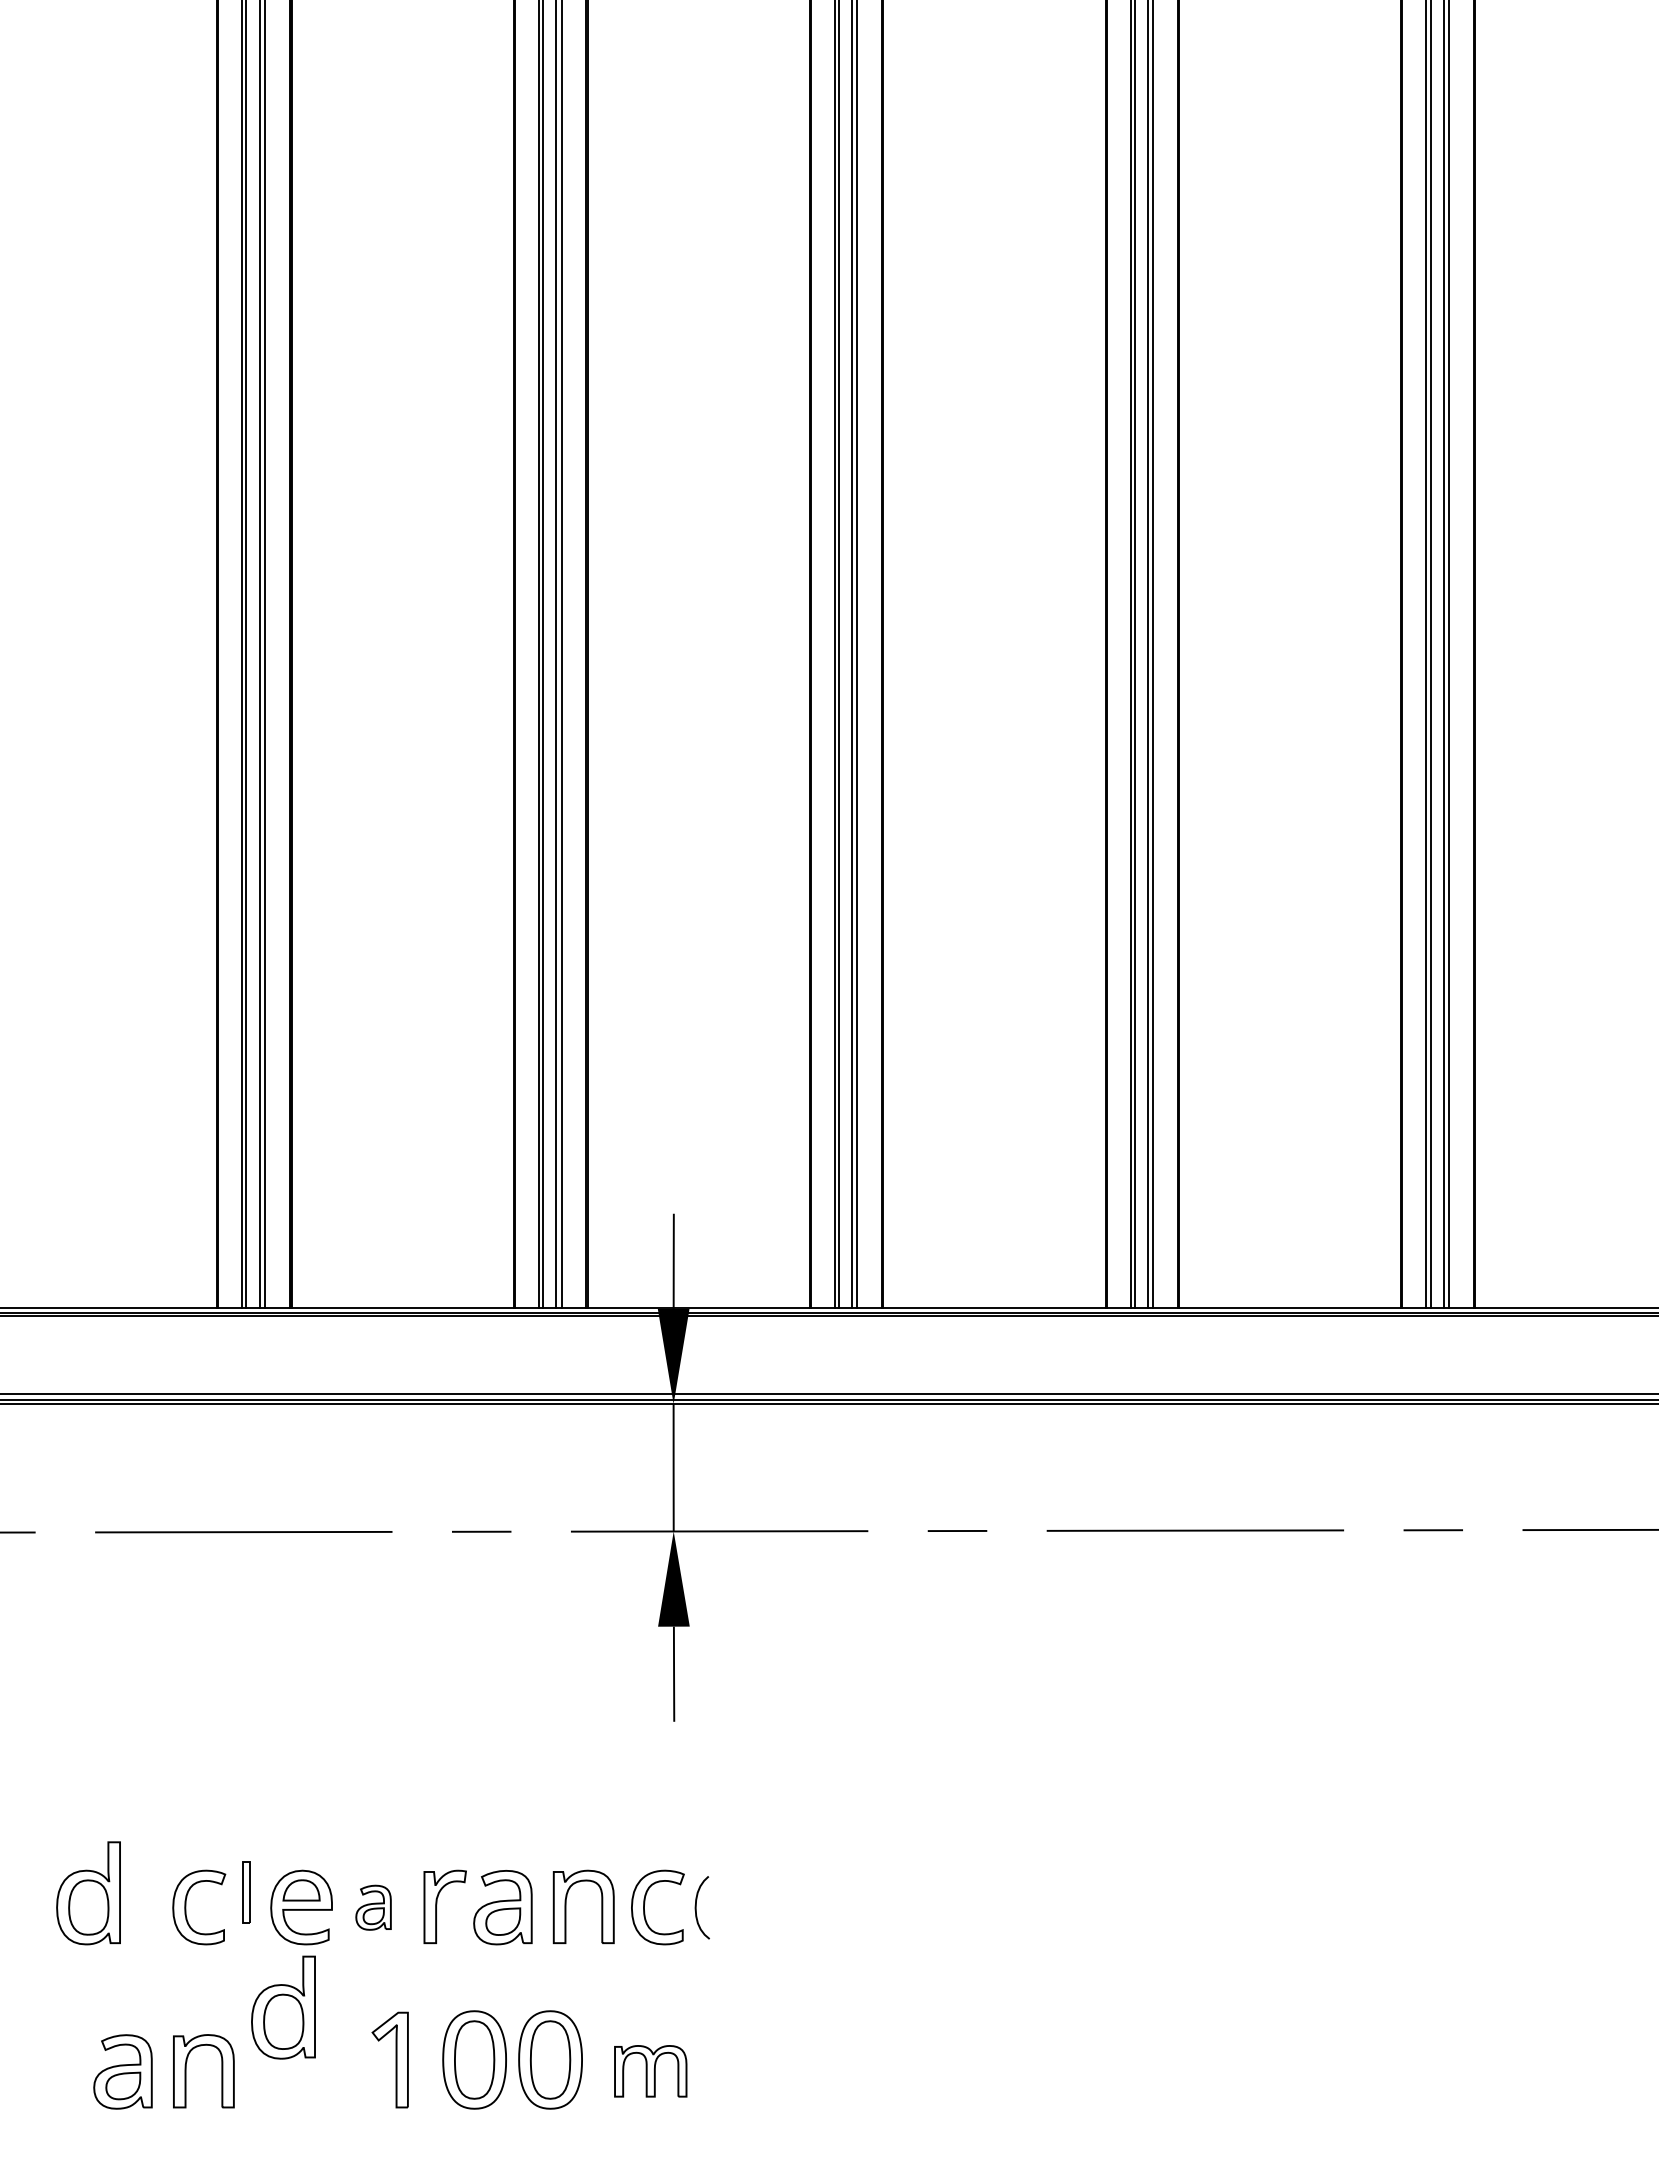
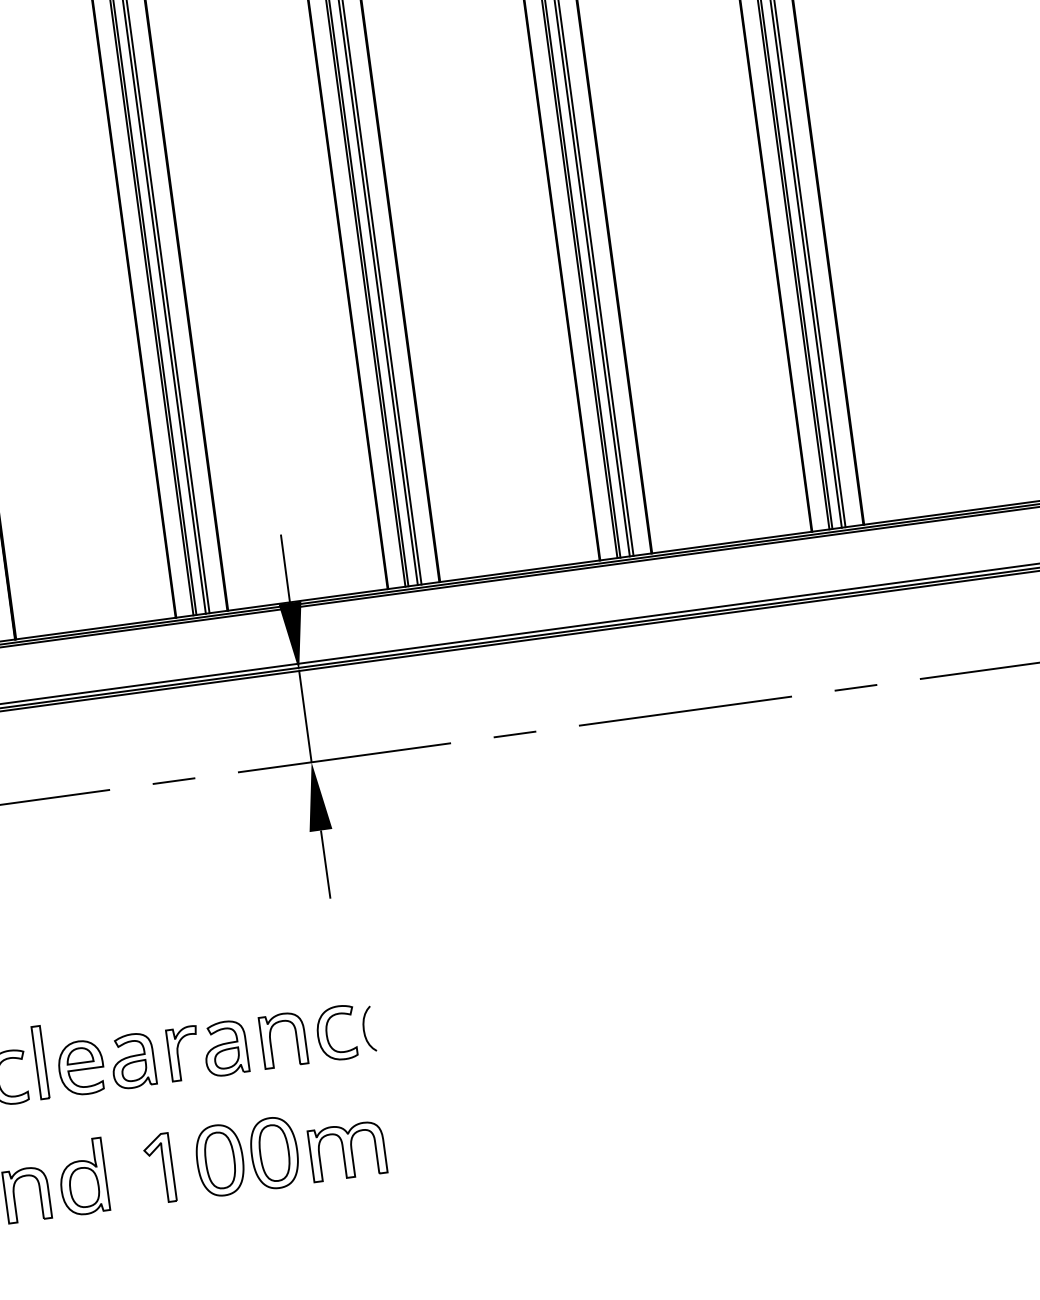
part: (246, 1892) -> (40, 1062), size x1.67
part: (373, 1907) -> (132, 1060), size x1.67
part: (283, 2007) -> (82, 1177), moved
part: (650, 2071) -> (347, 1151), size x1.43

